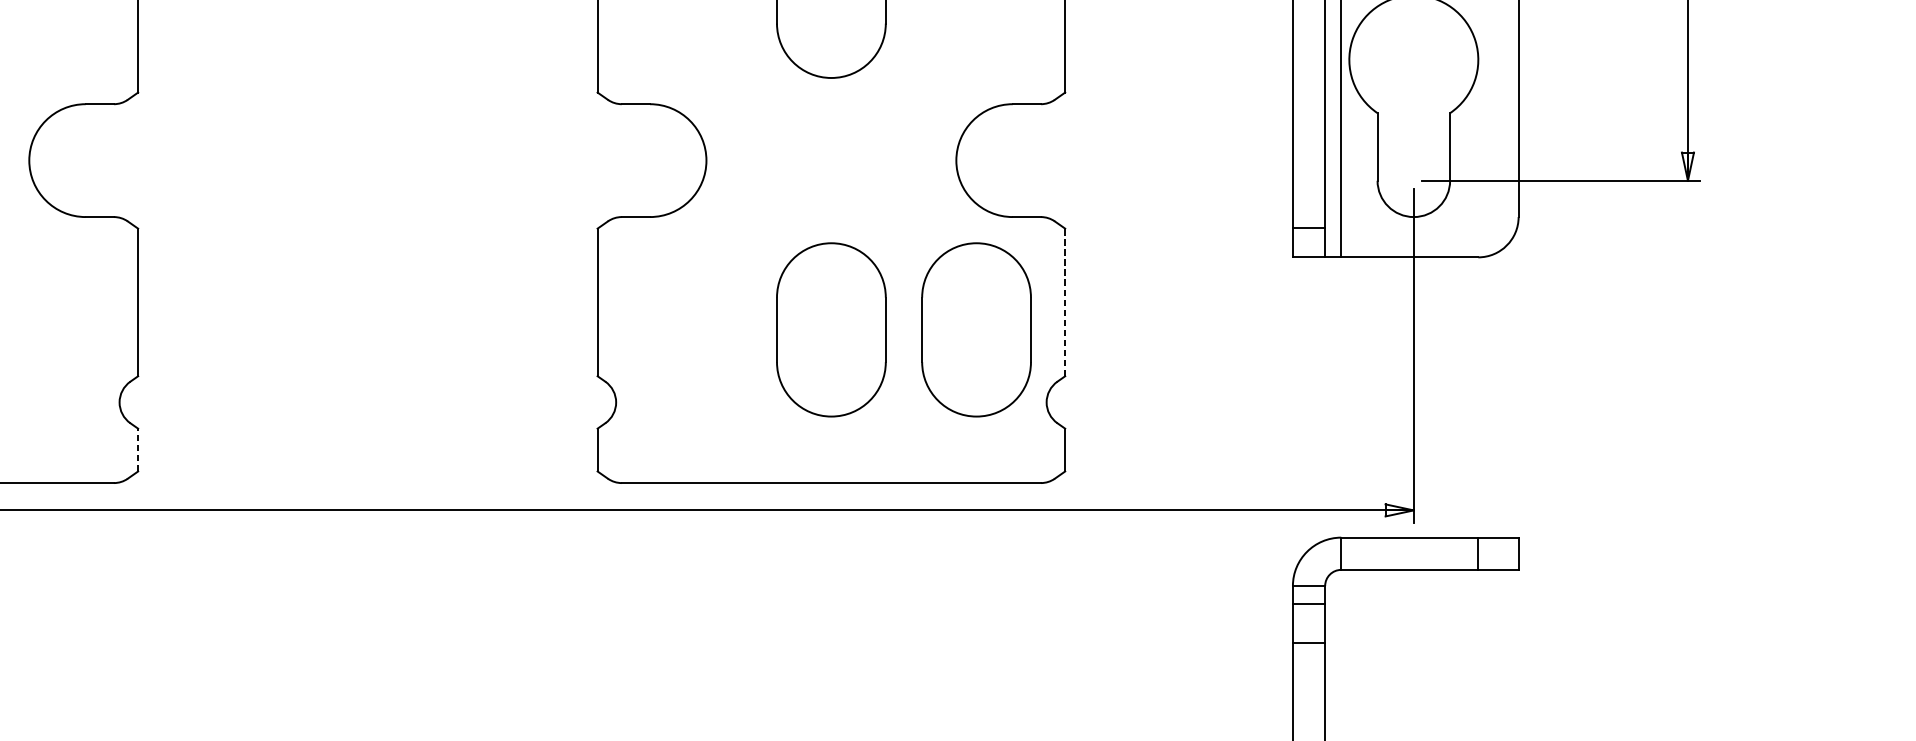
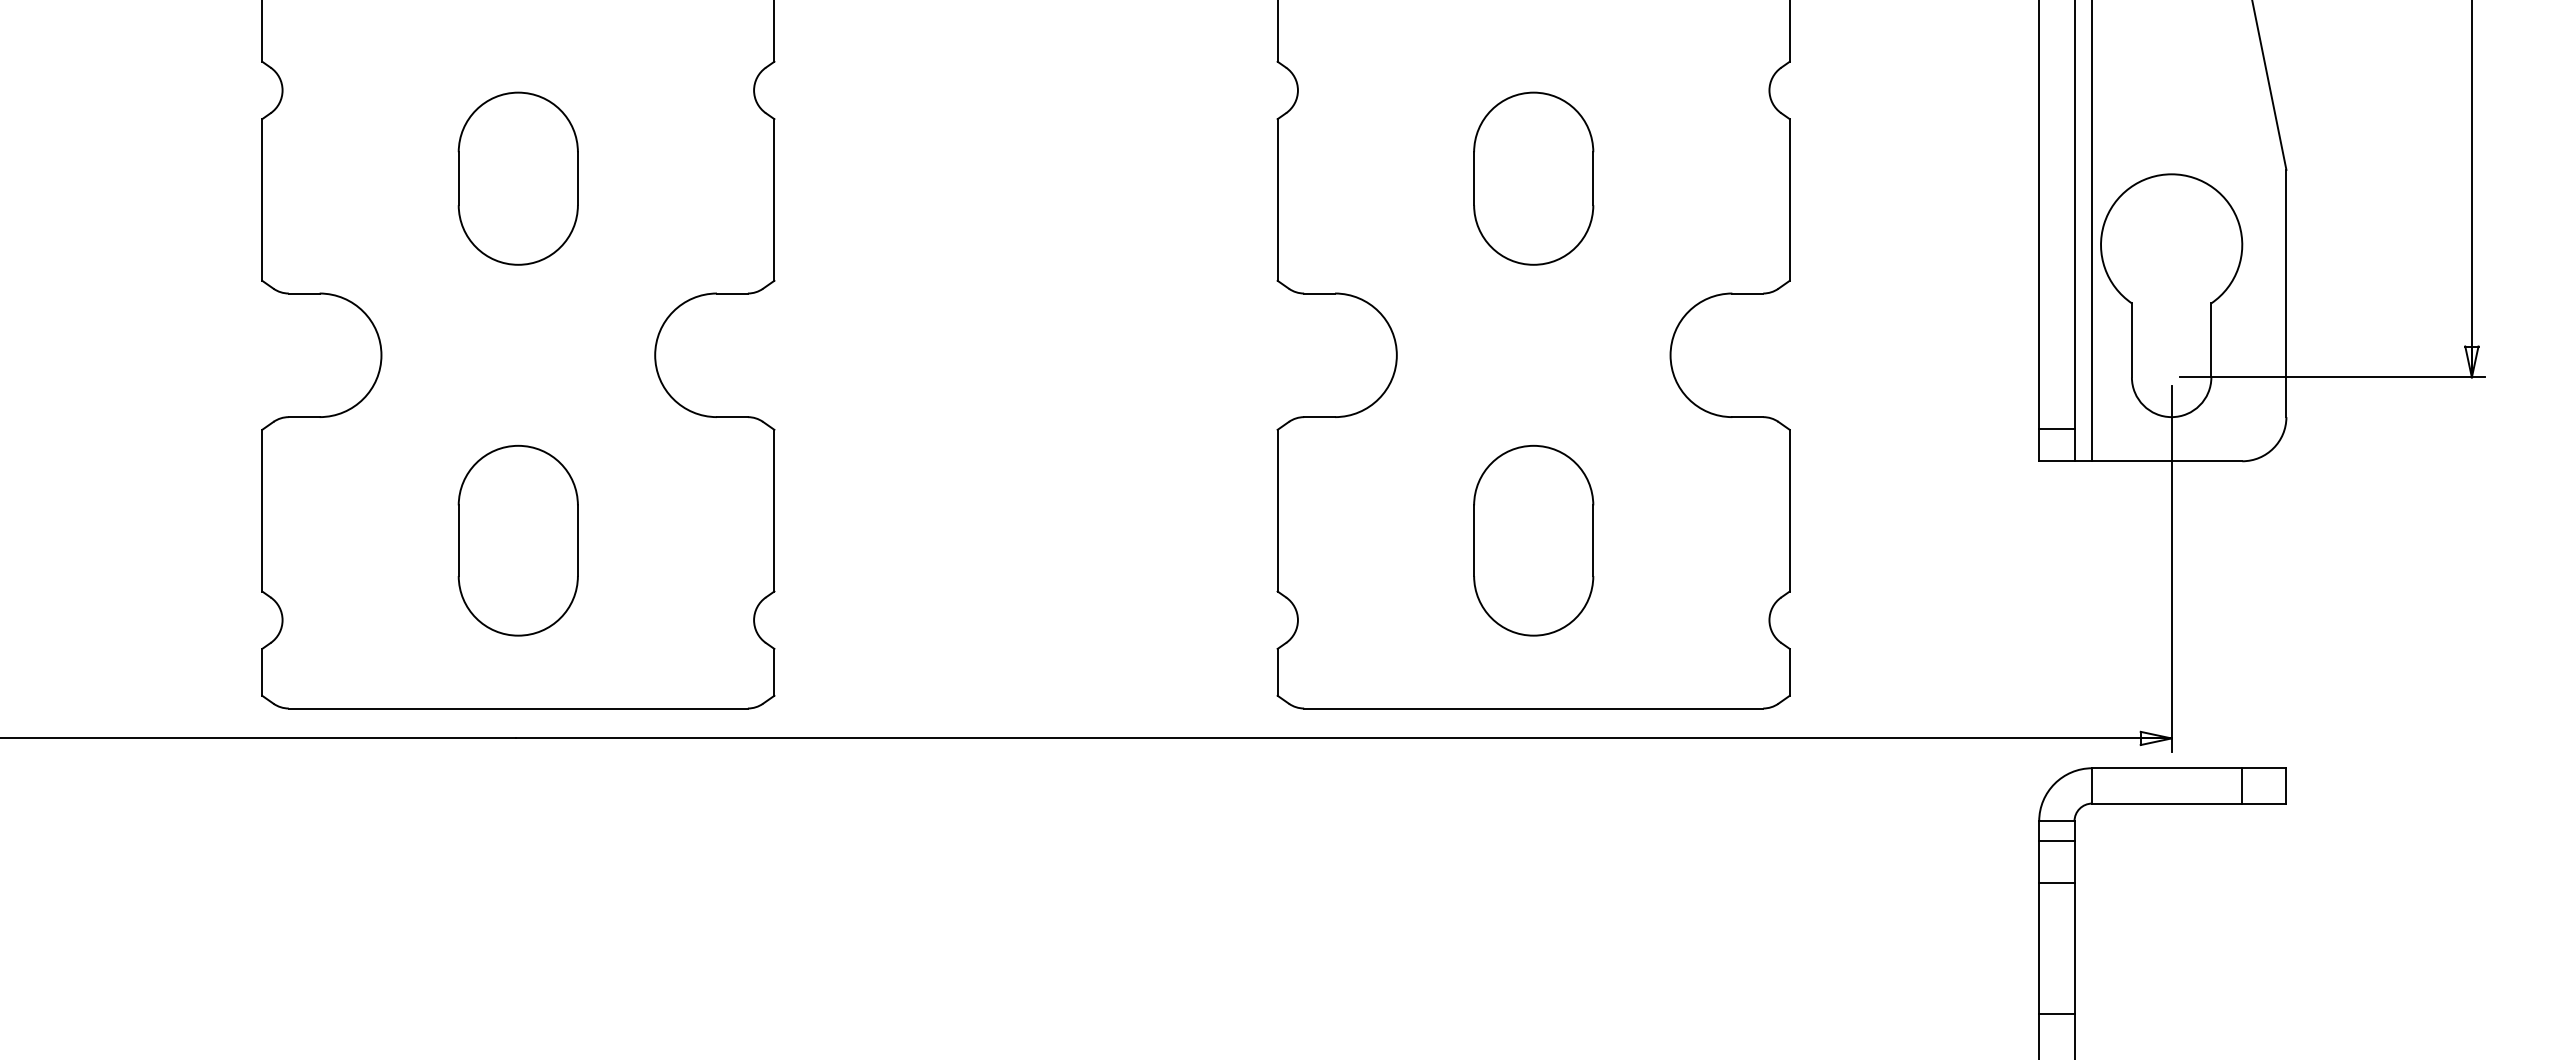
line: (1064, 302) -> (1789, 510), dashed -> solid
part: (976, 329) -> (1692, 540), removed
line: (138, 449) -> (774, 671), dashed -> solid

